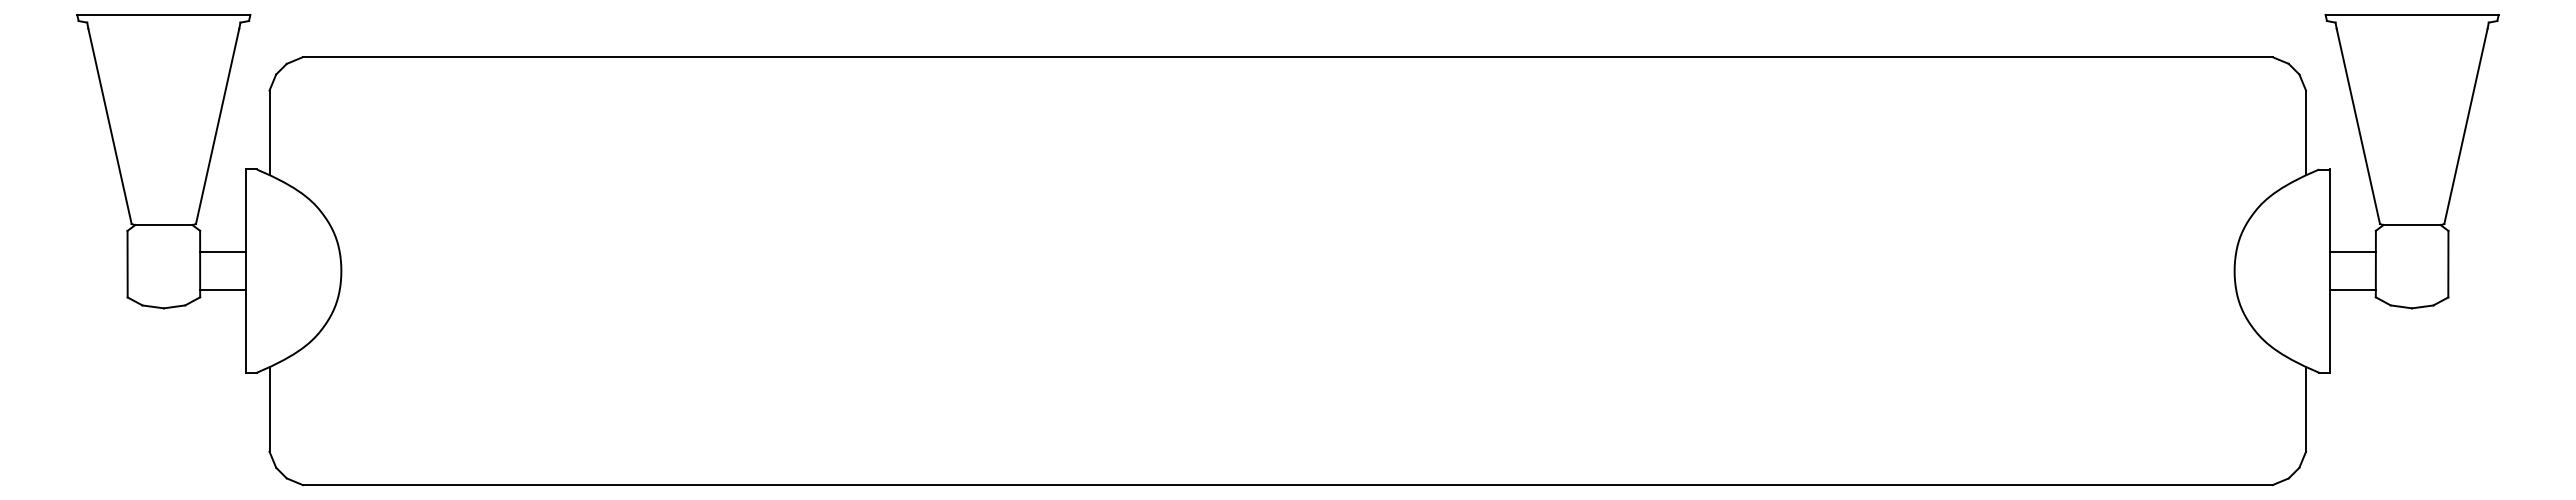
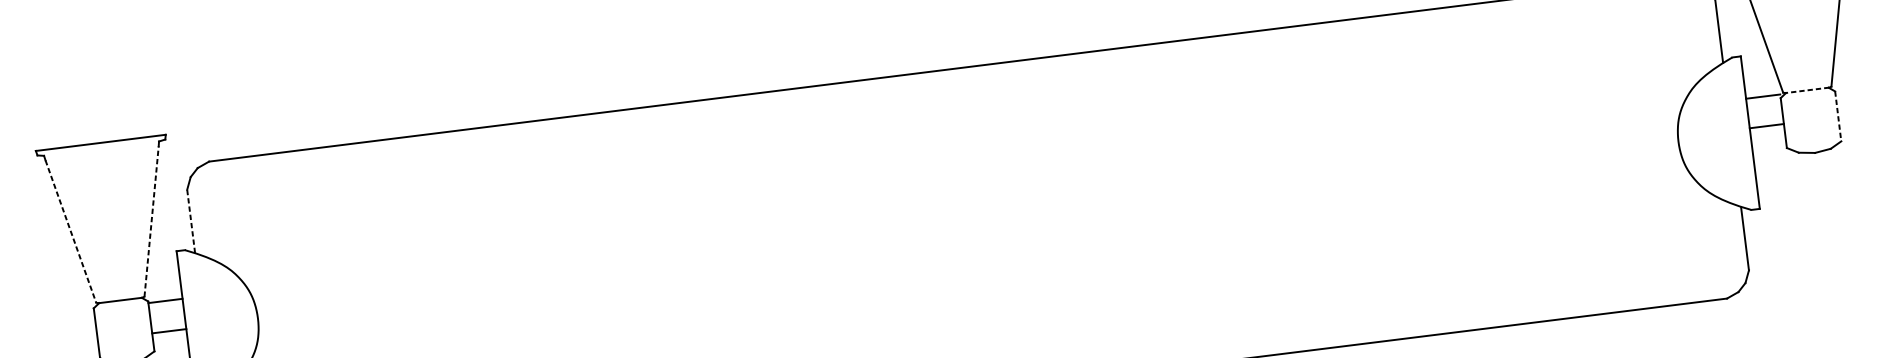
line: (110, 126) -> (71, 231), solid -> dashed
line: (217, 126) -> (151, 221), solid -> dashed
line: (269, 132) -> (191, 221), solid -> dashed
line: (2411, 224) -> (1806, 90), solid -> dashed
line: (222, 251) -> (165, 300), moved
line: (2352, 251) -> (1762, 96), moved
line: (2448, 264) -> (1838, 116), solid -> dashed
line: (222, 290) -> (169, 331), moved
line: (2352, 290) -> (1766, 126), moved

